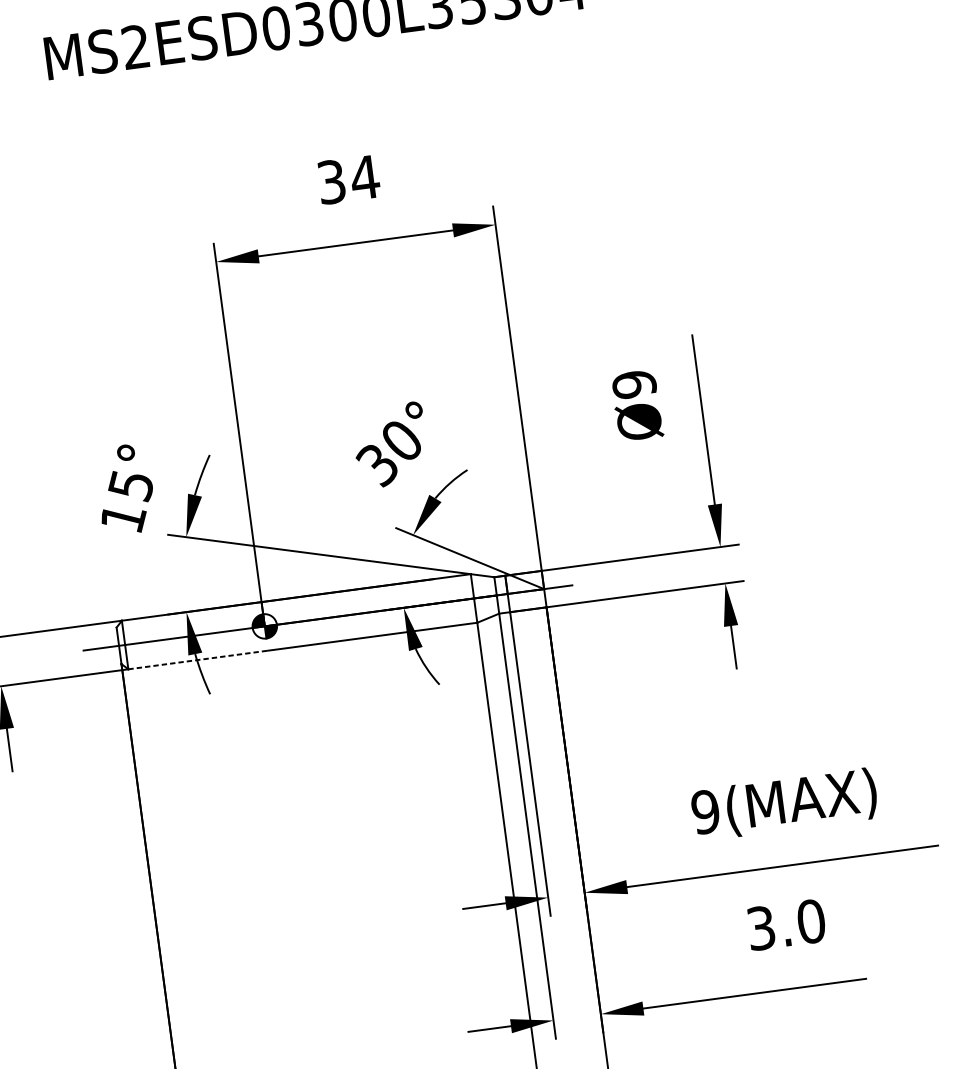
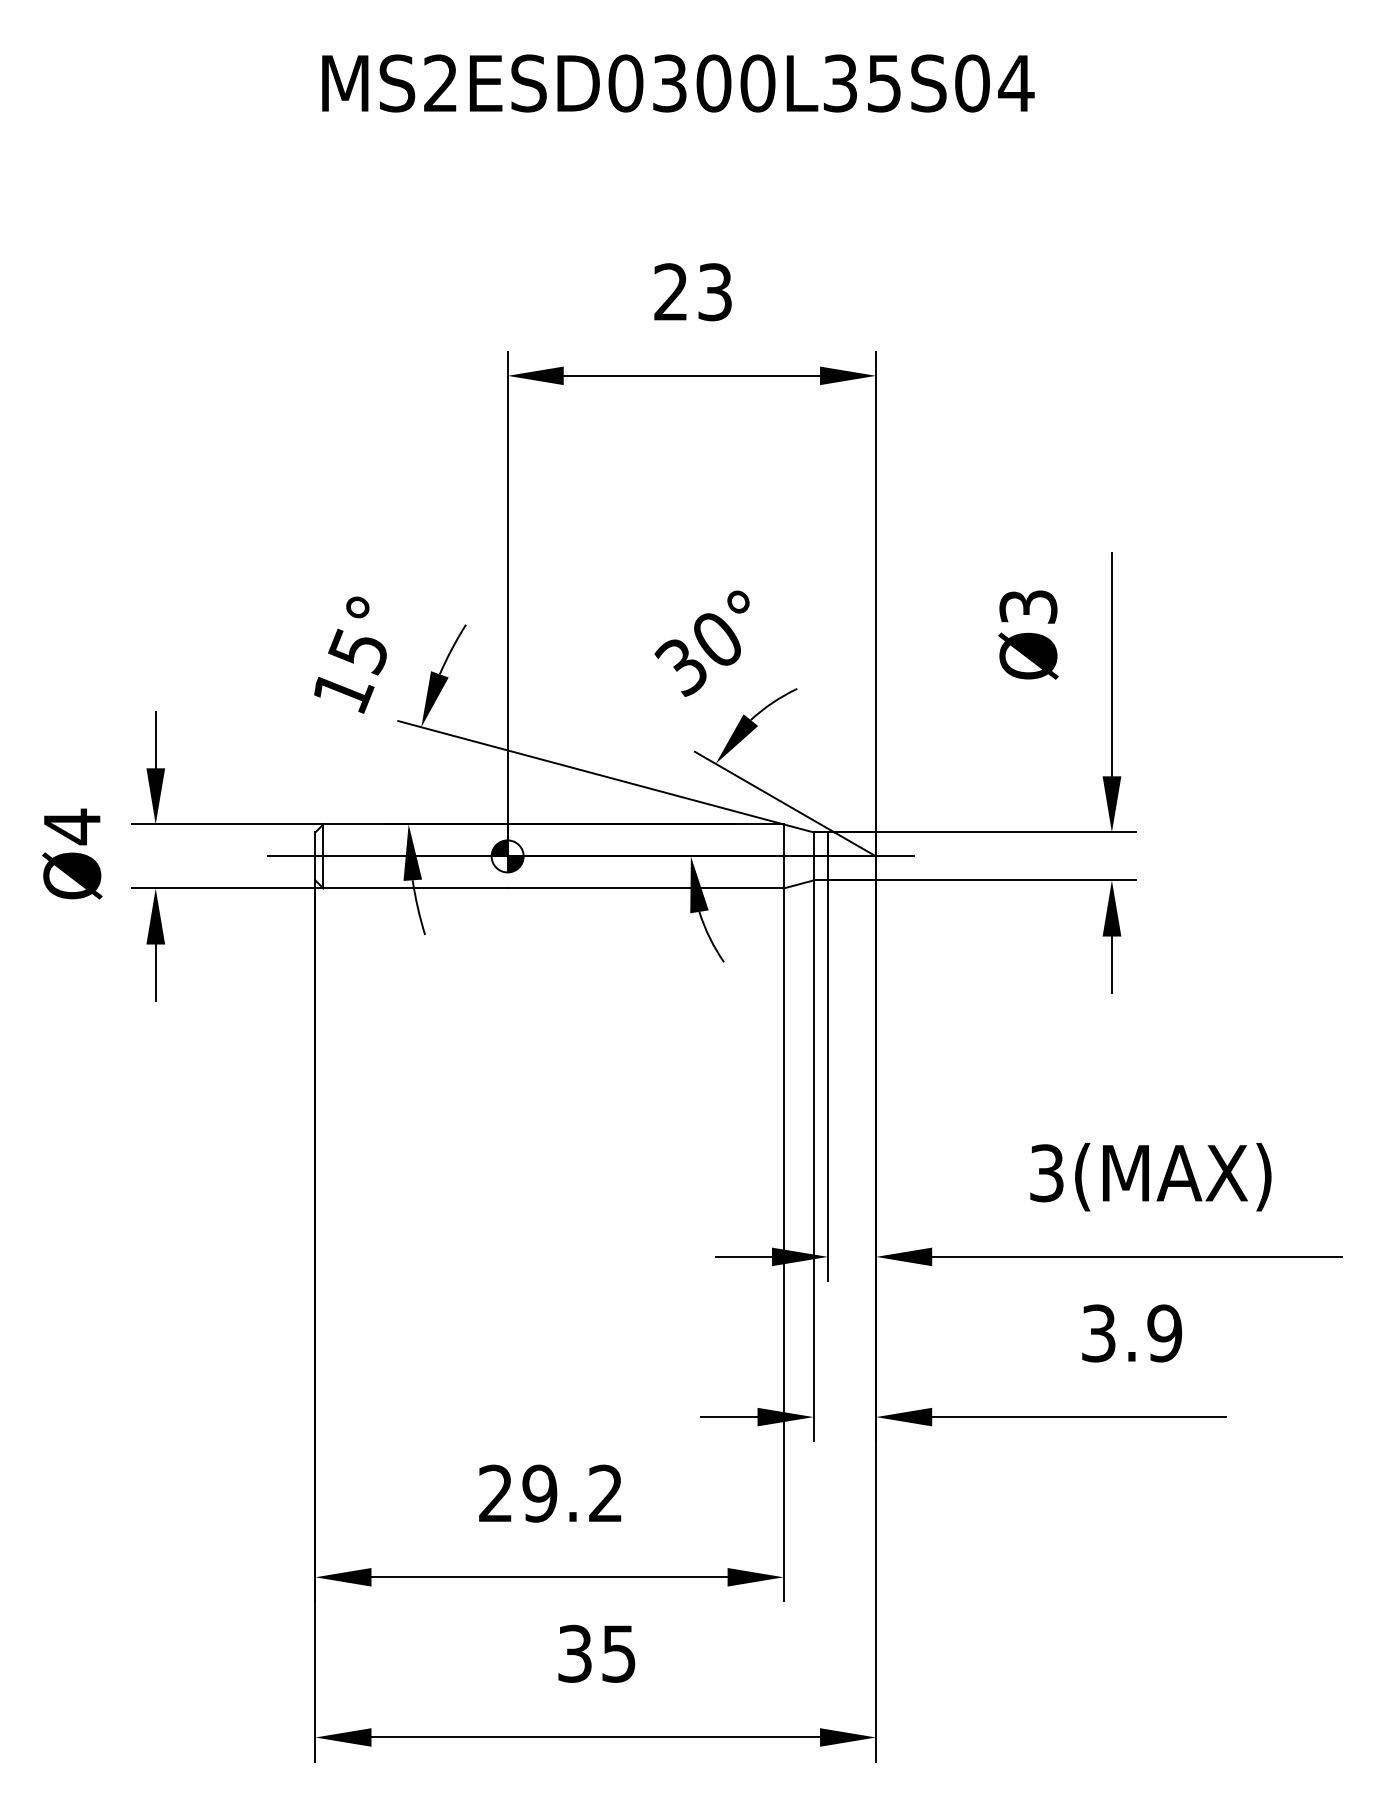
text: (348, 180) -> (693, 292), 34 -> 23
text: (634, 384) -> (1028, 606), Ø9 -> Ø3
line: (198, 659) -> (416, 888), dashed -> solid
text: (705, 812) -> (1046, 1173), 9(MAX) -> 3(MAX)
text: (811, 921) -> (1164, 1333), 3.0 -> 3.9

